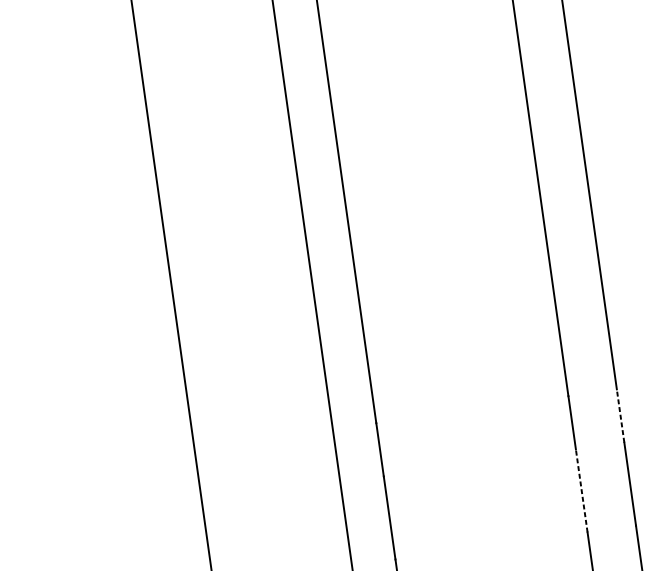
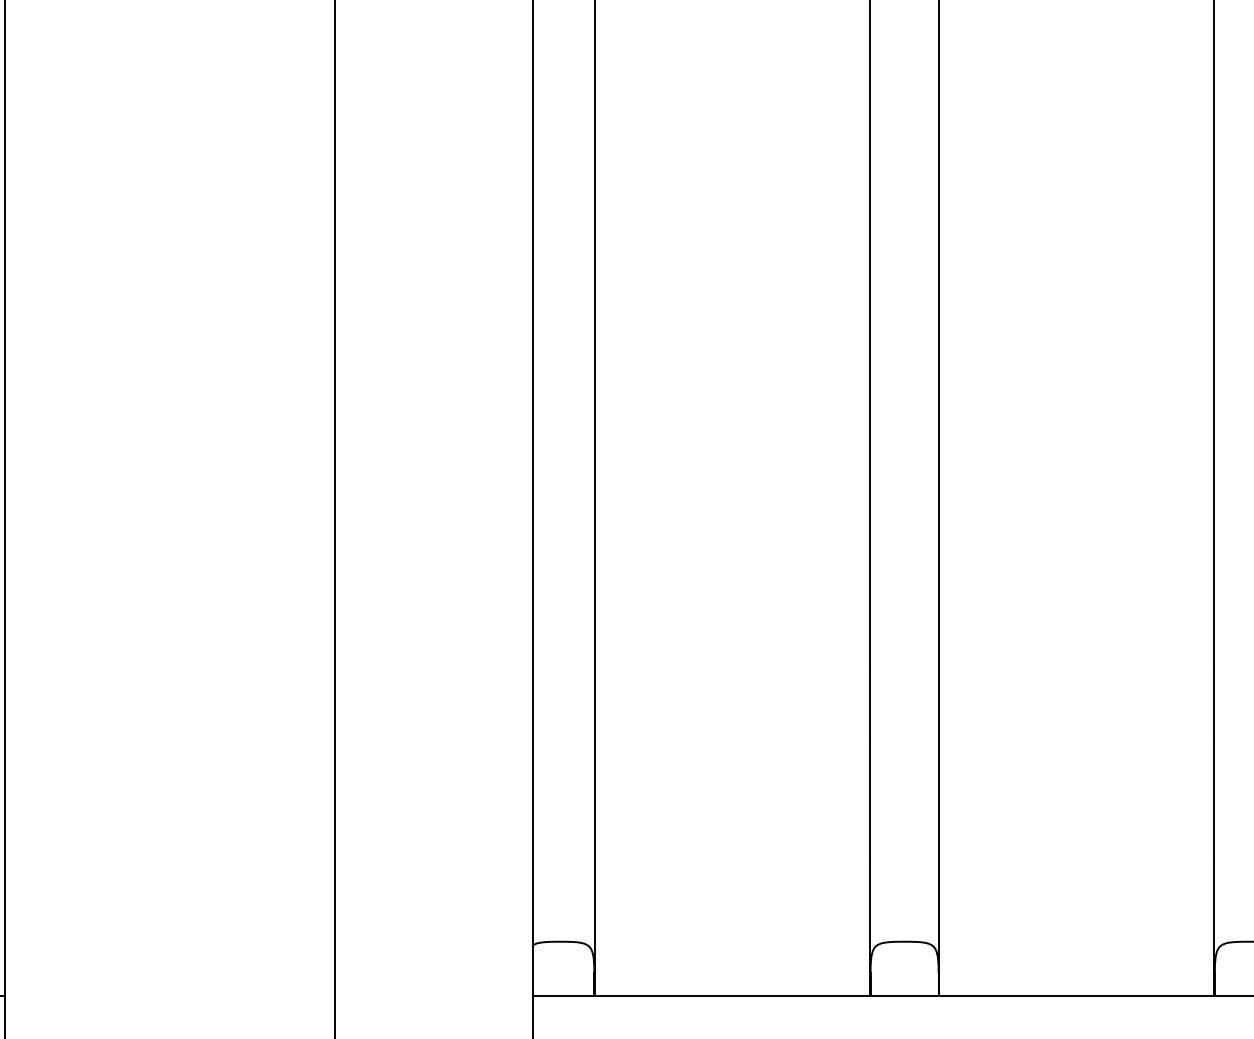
line: (620, 415) -> (939, 703), dashed -> solid
line: (581, 490) -> (869, 801), dashed -> solid

